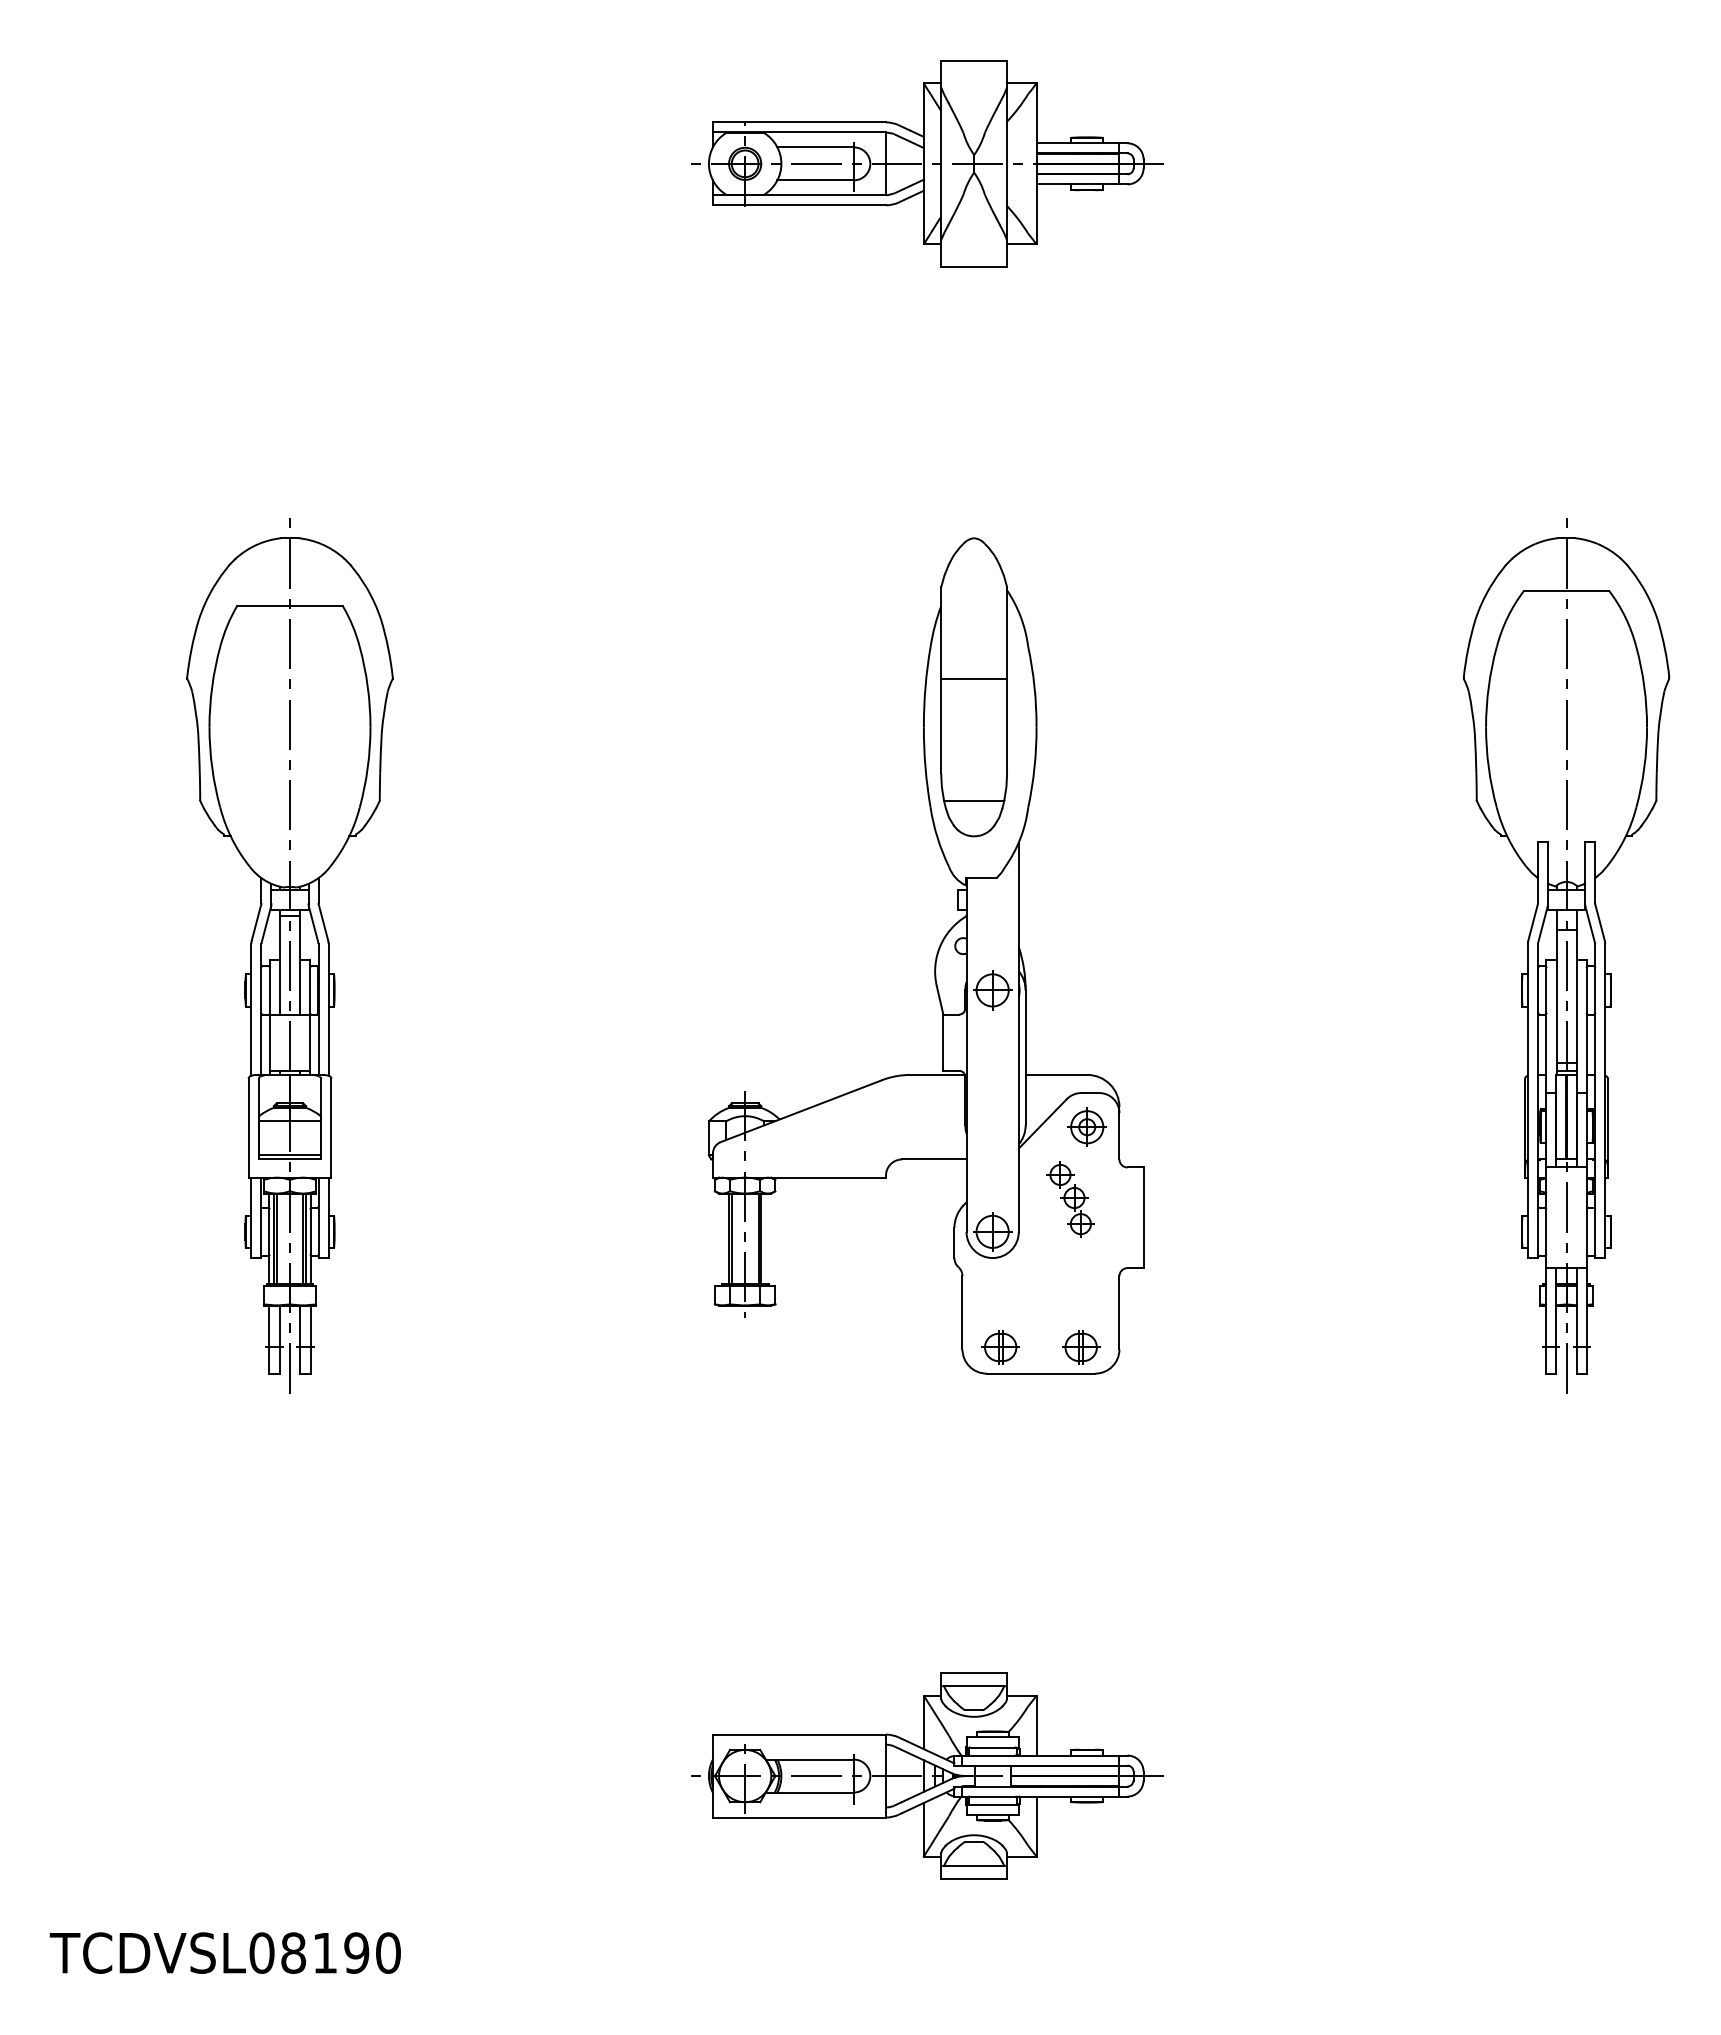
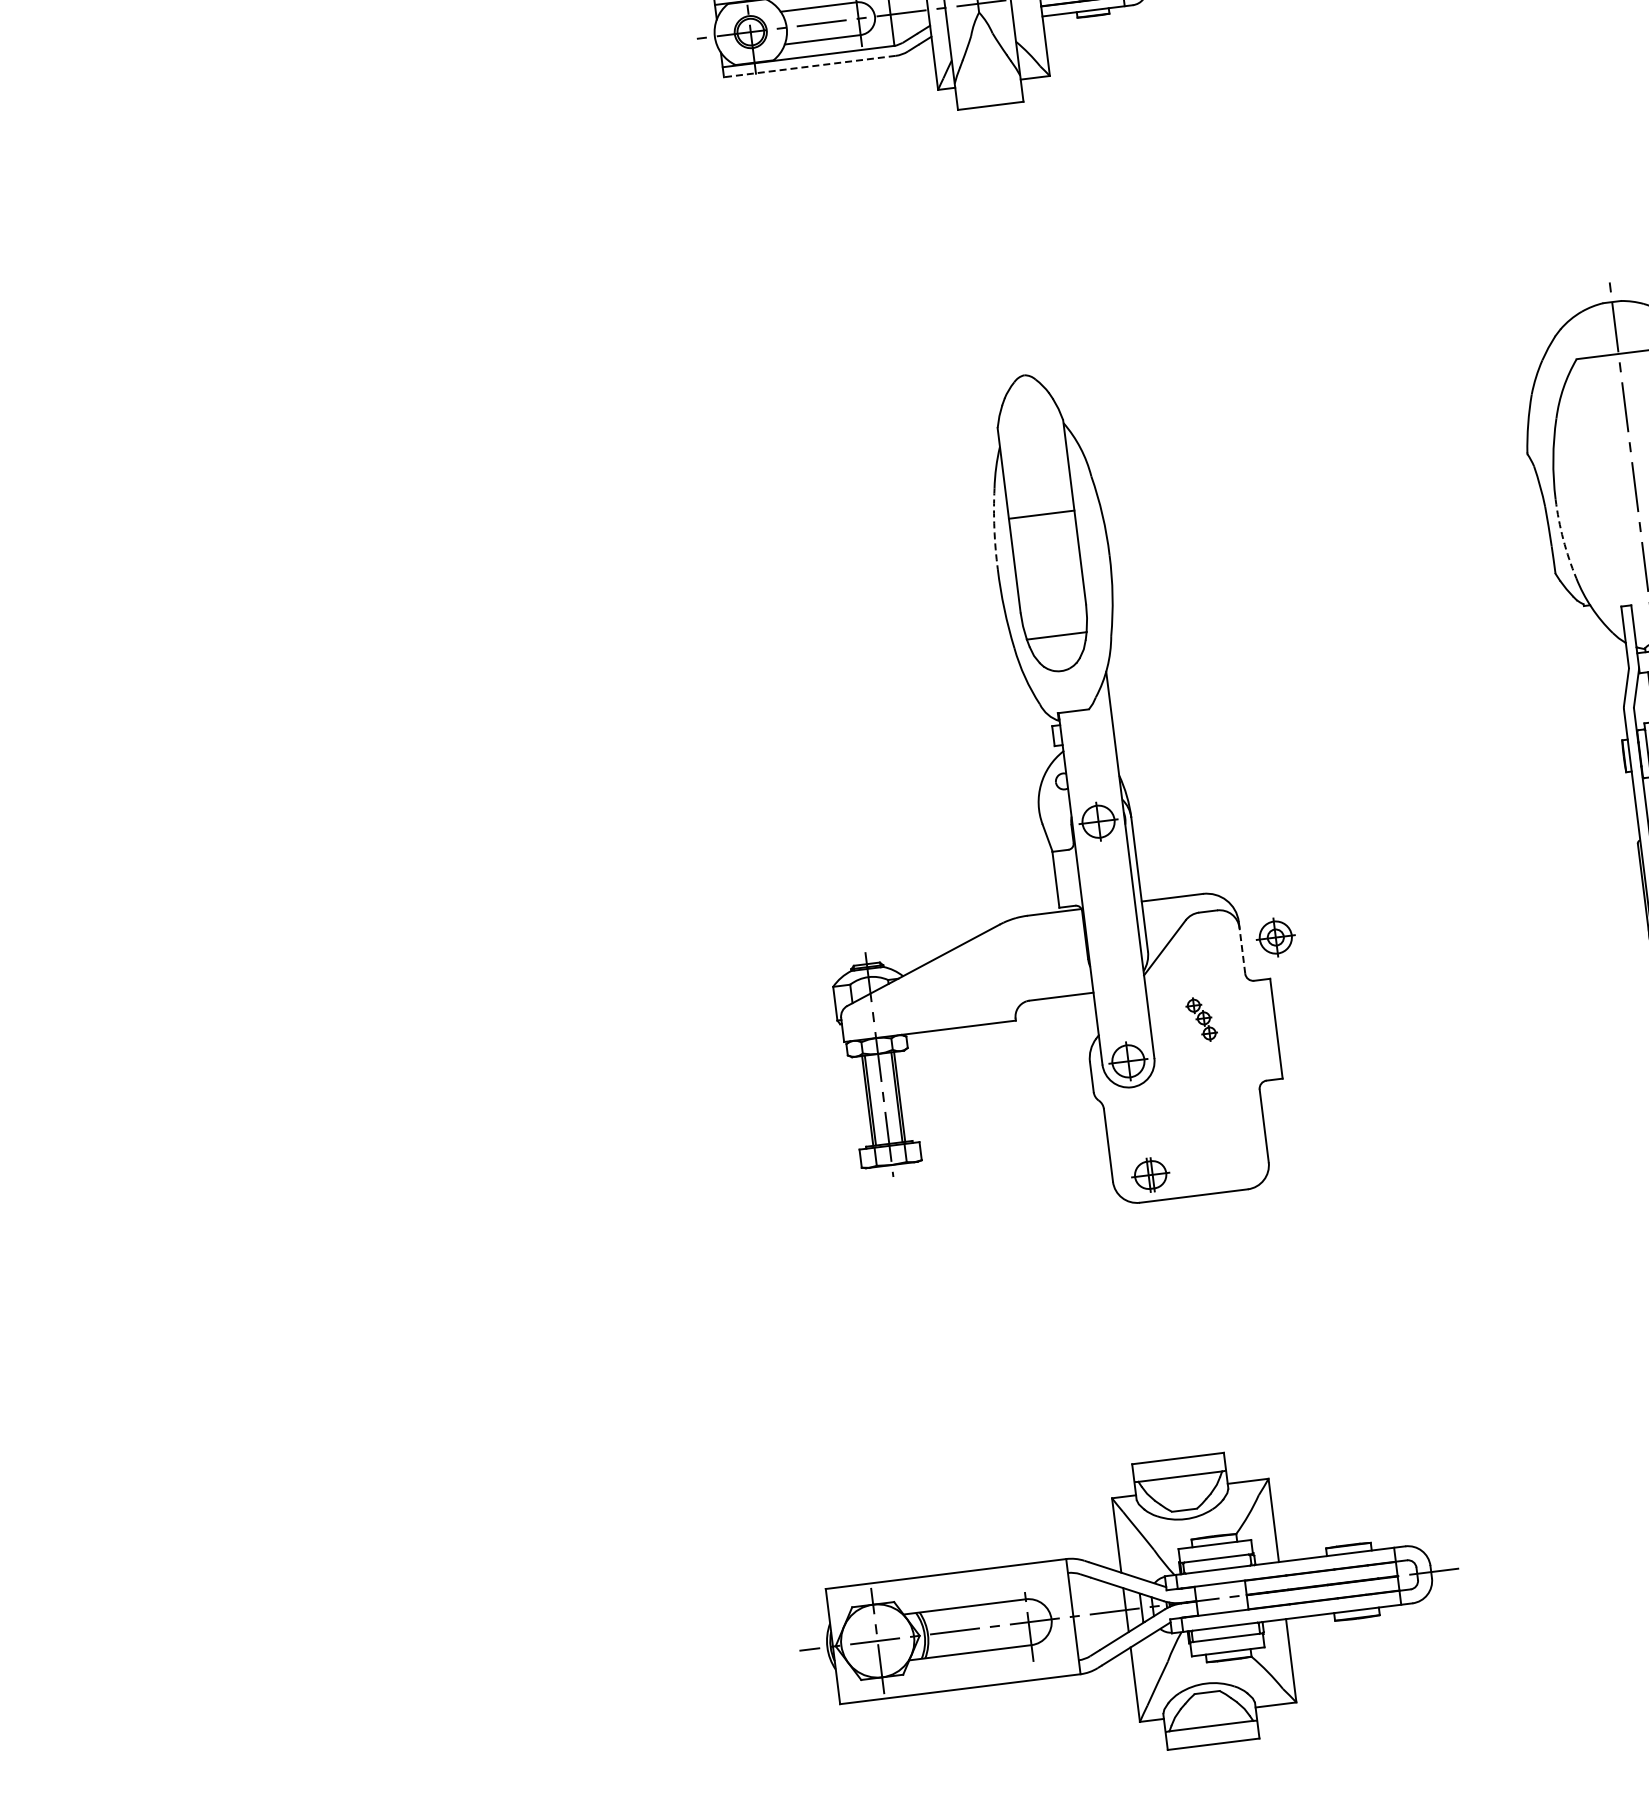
line: (799, 205) -> (809, 66), solid -> dashed
arc: (925, 686) -> (994, 528), solid -> dashed
arc: (1488, 767) -> (1563, 539), solid -> dashed
part: (289, 955) -> (396, 874), removed
part: (1086, 1126) -> (1274, 936), moved
line: (1119, 1135) -> (1242, 950), solid -> dashed
part: (1070, 1199) -> (1201, 1019), size x0.6
part: (1081, 1347) -> (1230, 1165), removed
part: (927, 1775) -> (1130, 1608), size x1.4

